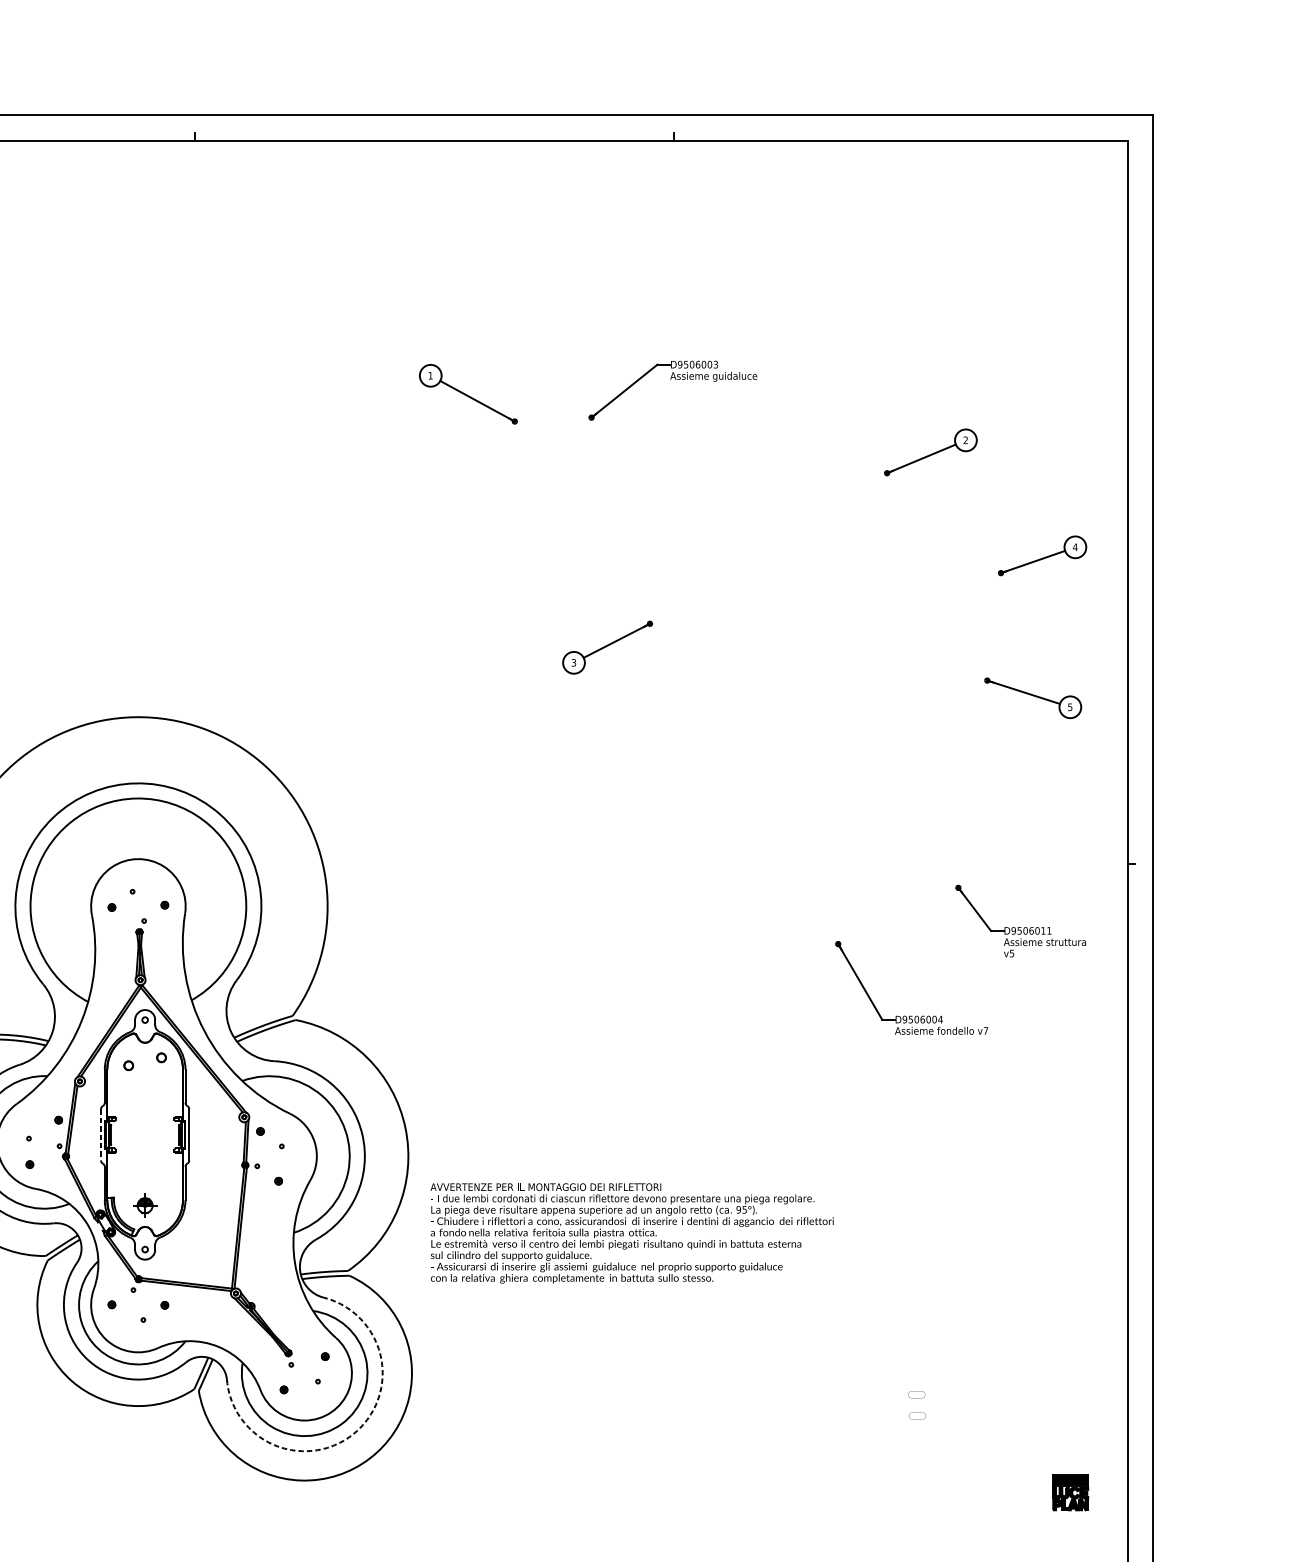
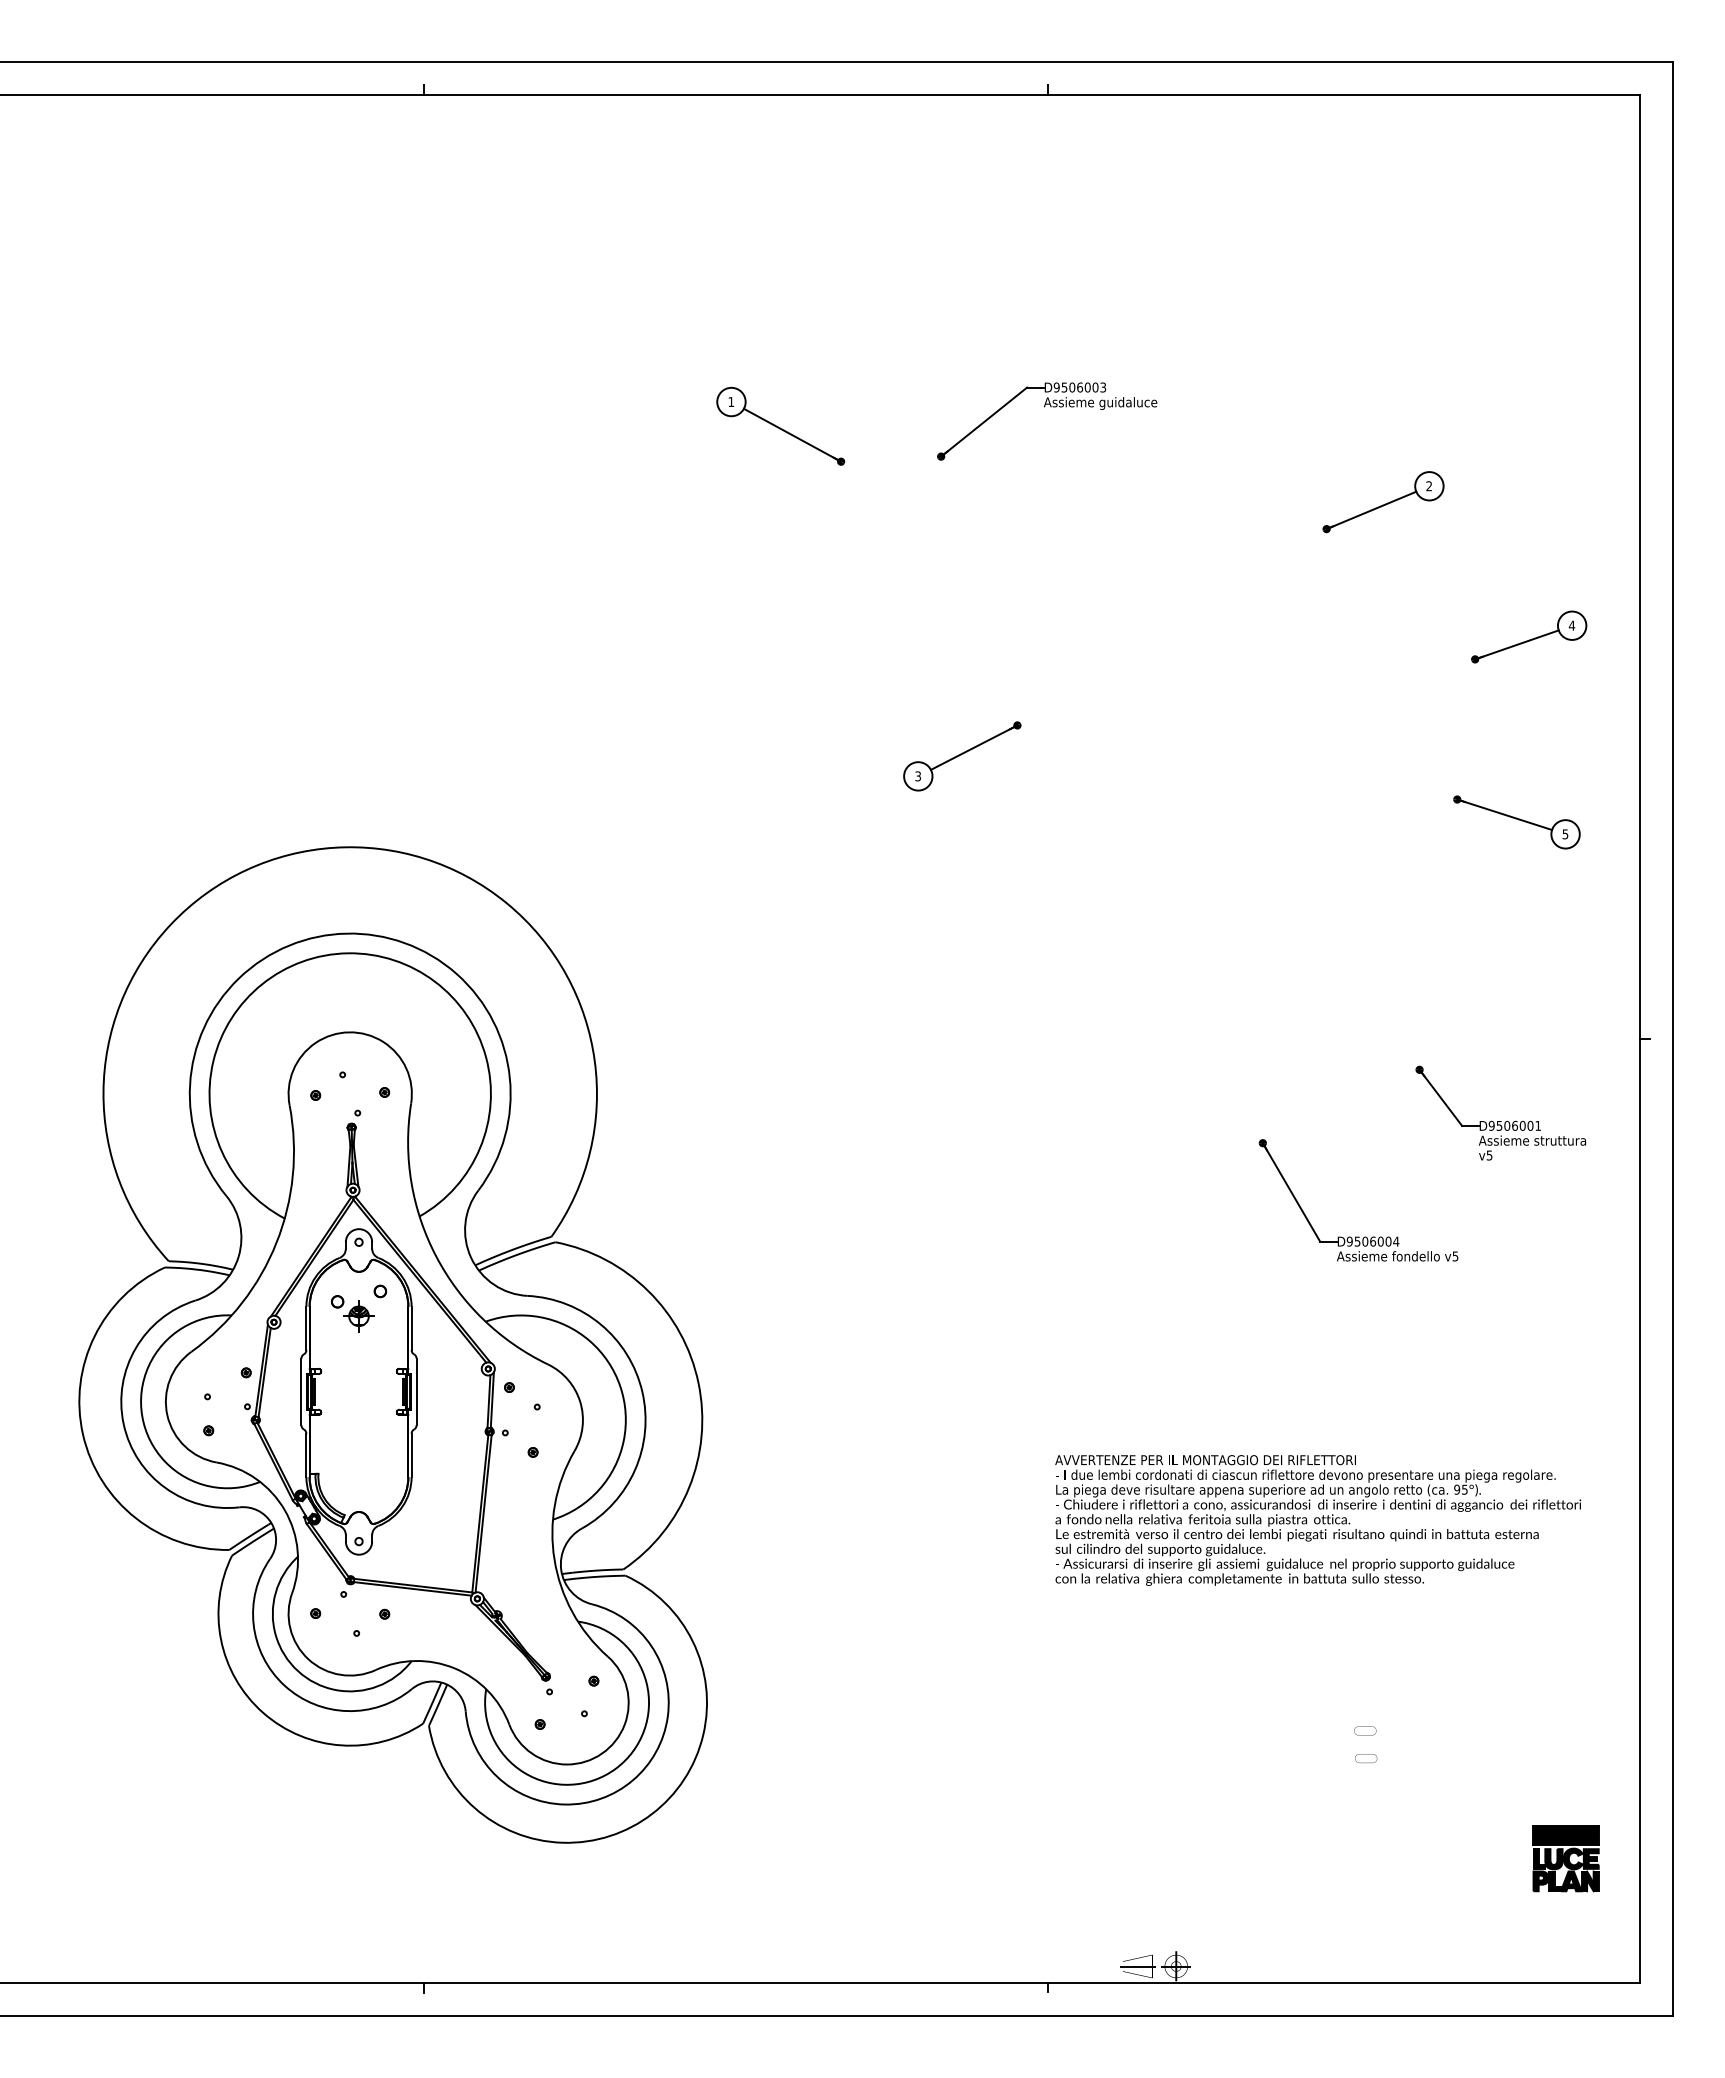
text: (1043, 930) -> (1530, 1125), D9506011 -> D9506001
text: (985, 1030) -> (1455, 1256), v7 -> v5
line: (101, 1135) -> (301, 1392), dashed -> solid
part: (144, 1205) -> (358, 1316), moved
text: (632, 1233) -> (1318, 1520), moved
arc: (354, 1432) -> (632, 1780), dashed -> solid
part: (1070, 1492) -> (1565, 1858), size x1.43

